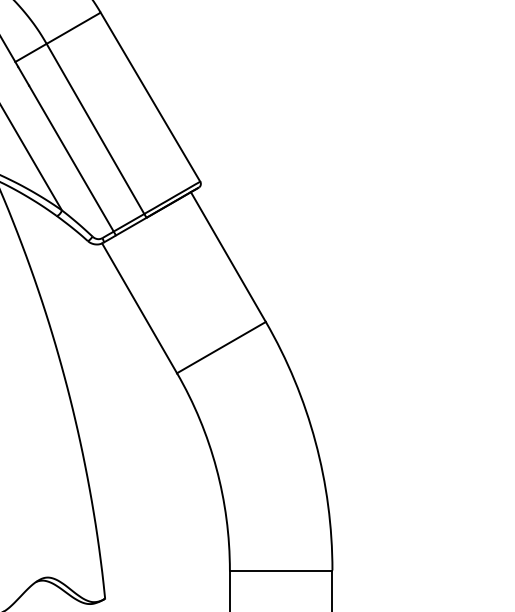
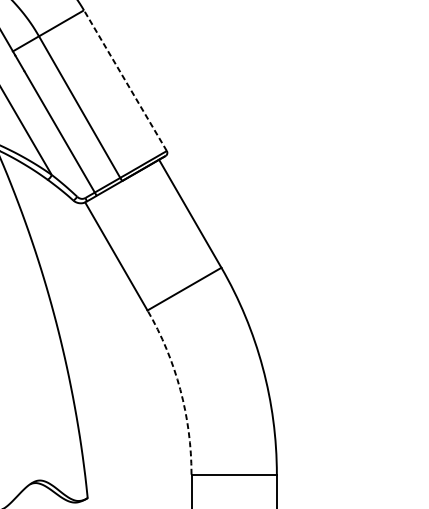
line: (150, 96) -> (125, 80), solid -> dashed
arc: (216, 468) -> (180, 389), solid -> dashed

